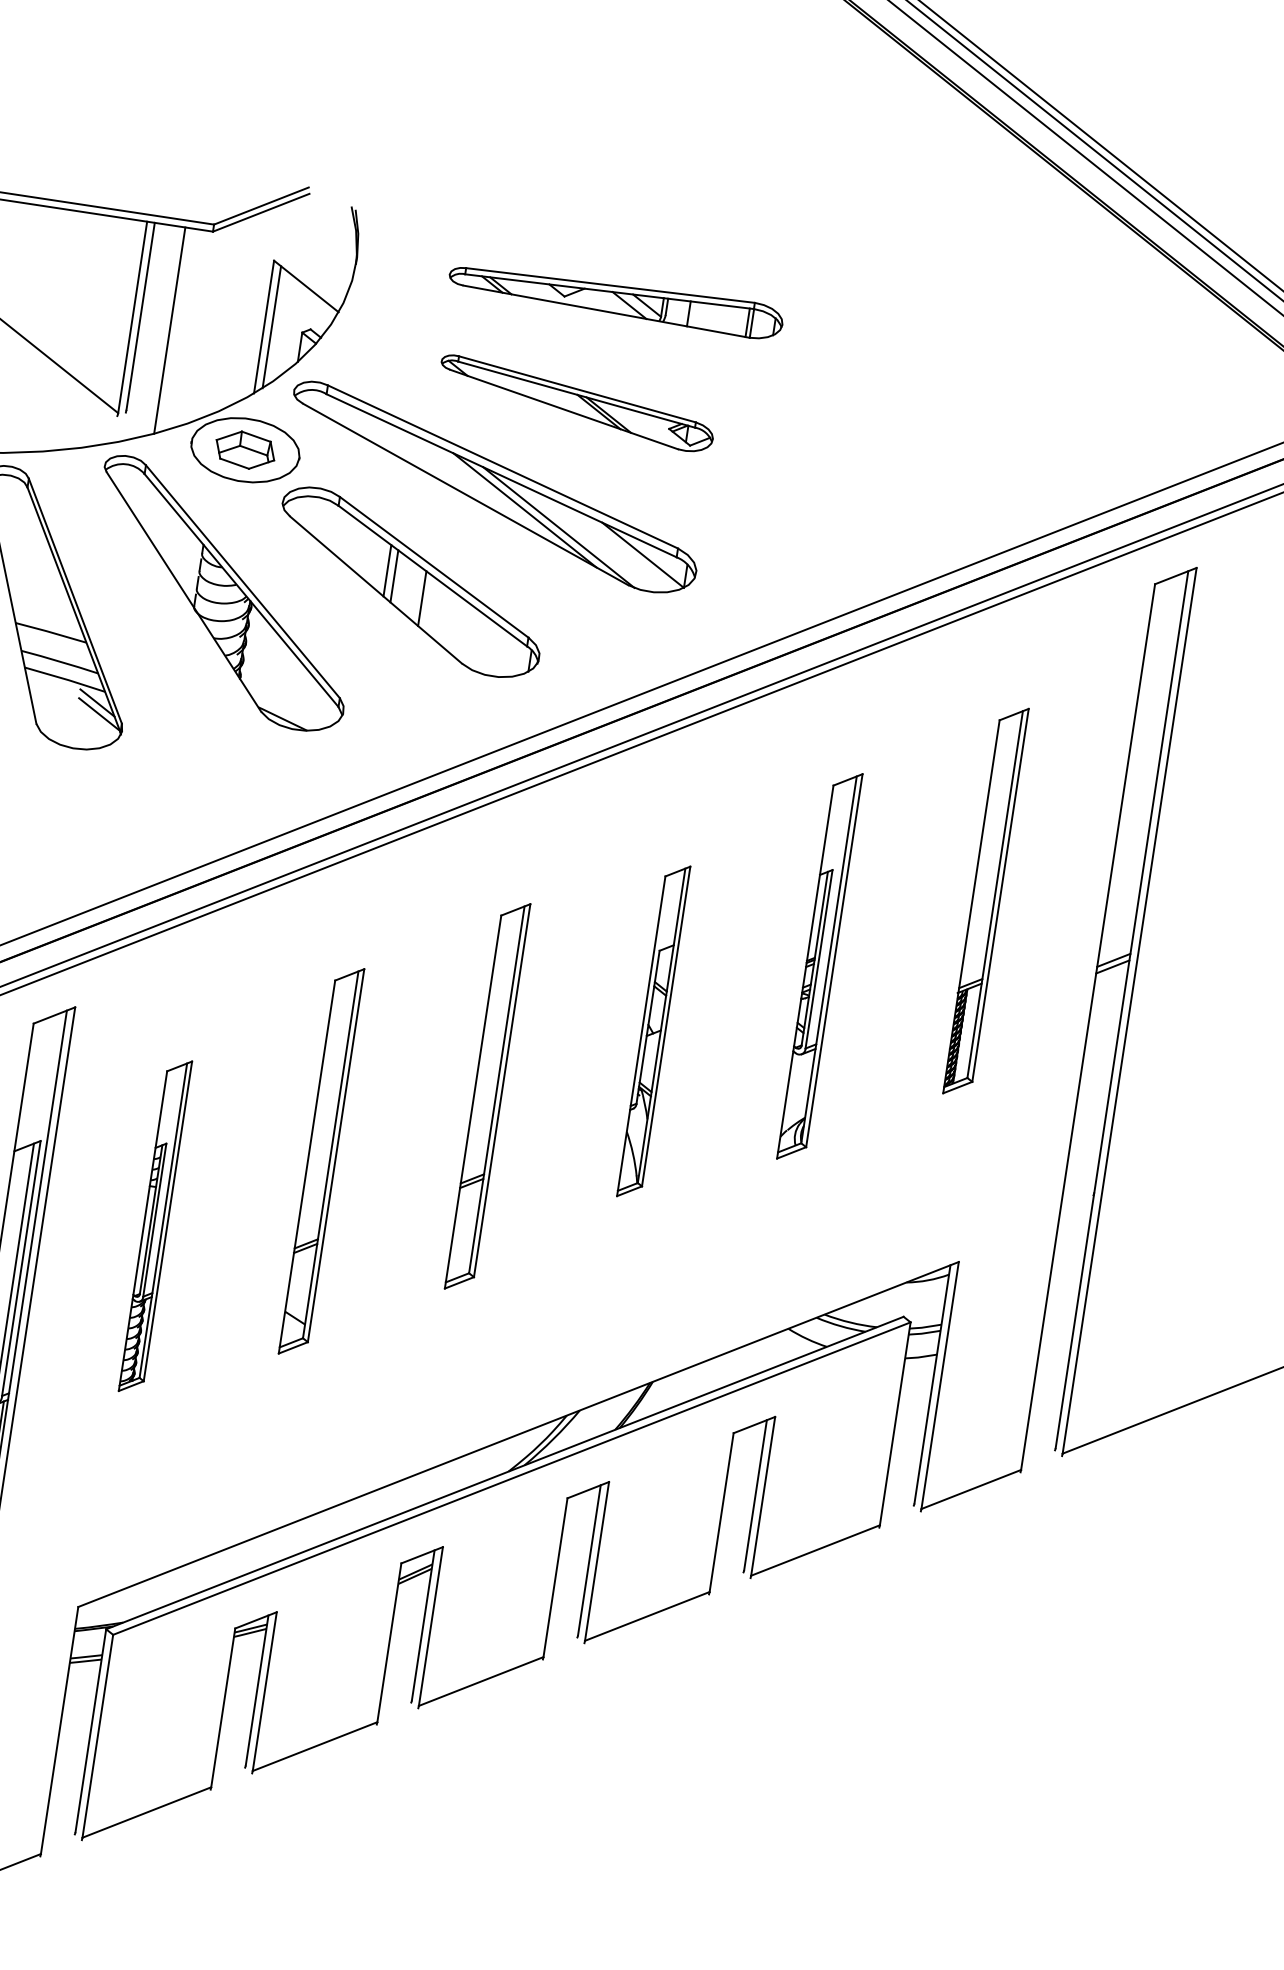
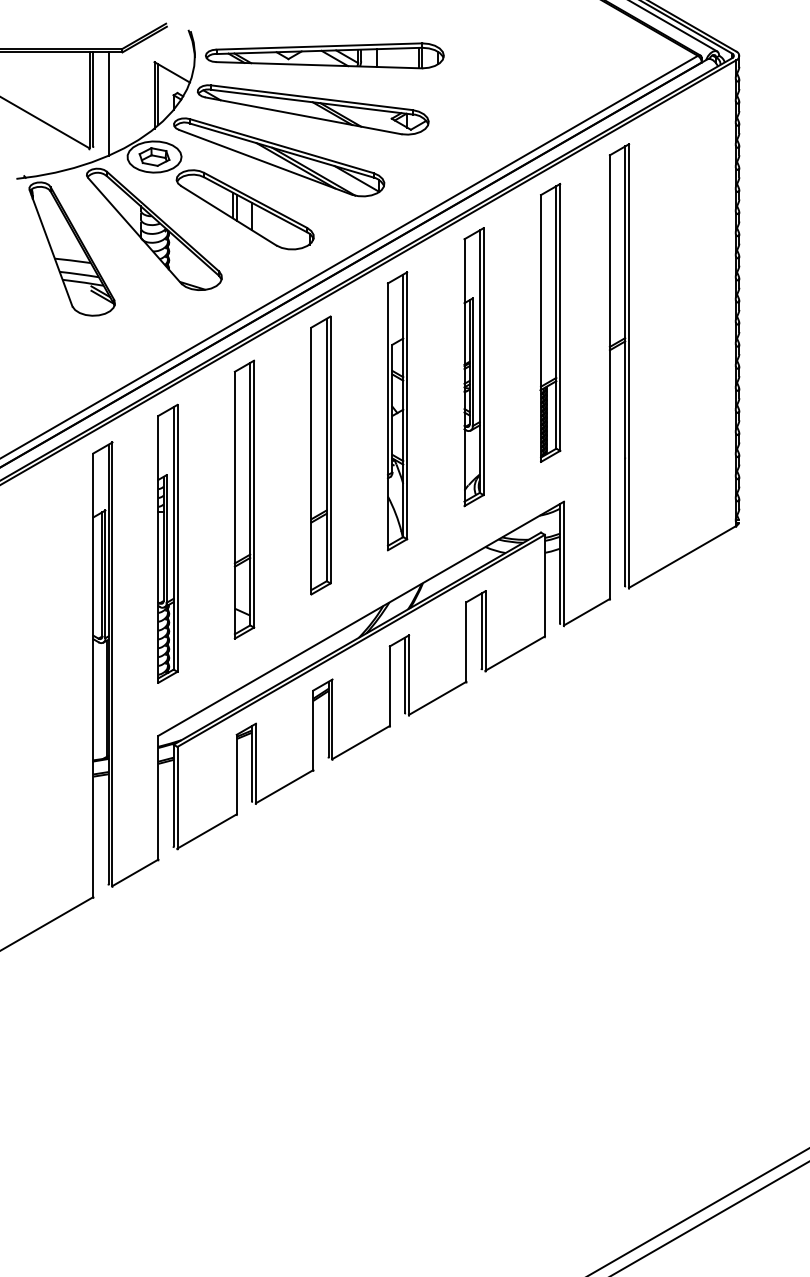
part: (615, 298) -> (324, 55), size x1.43
part: (577, 403) -> (313, 109), size x1.67
part: (985, 900) -> (550, 322), size x1.43
part: (818, 966) -> (473, 367), size x1.43
part: (653, 1031) -> (397, 411), size x1.67
part: (486, 1096) -> (320, 455), size x1.43
part: (321, 1161) -> (244, 499), size x1.43
part: (154, 1225) -> (167, 543), size x1.67

